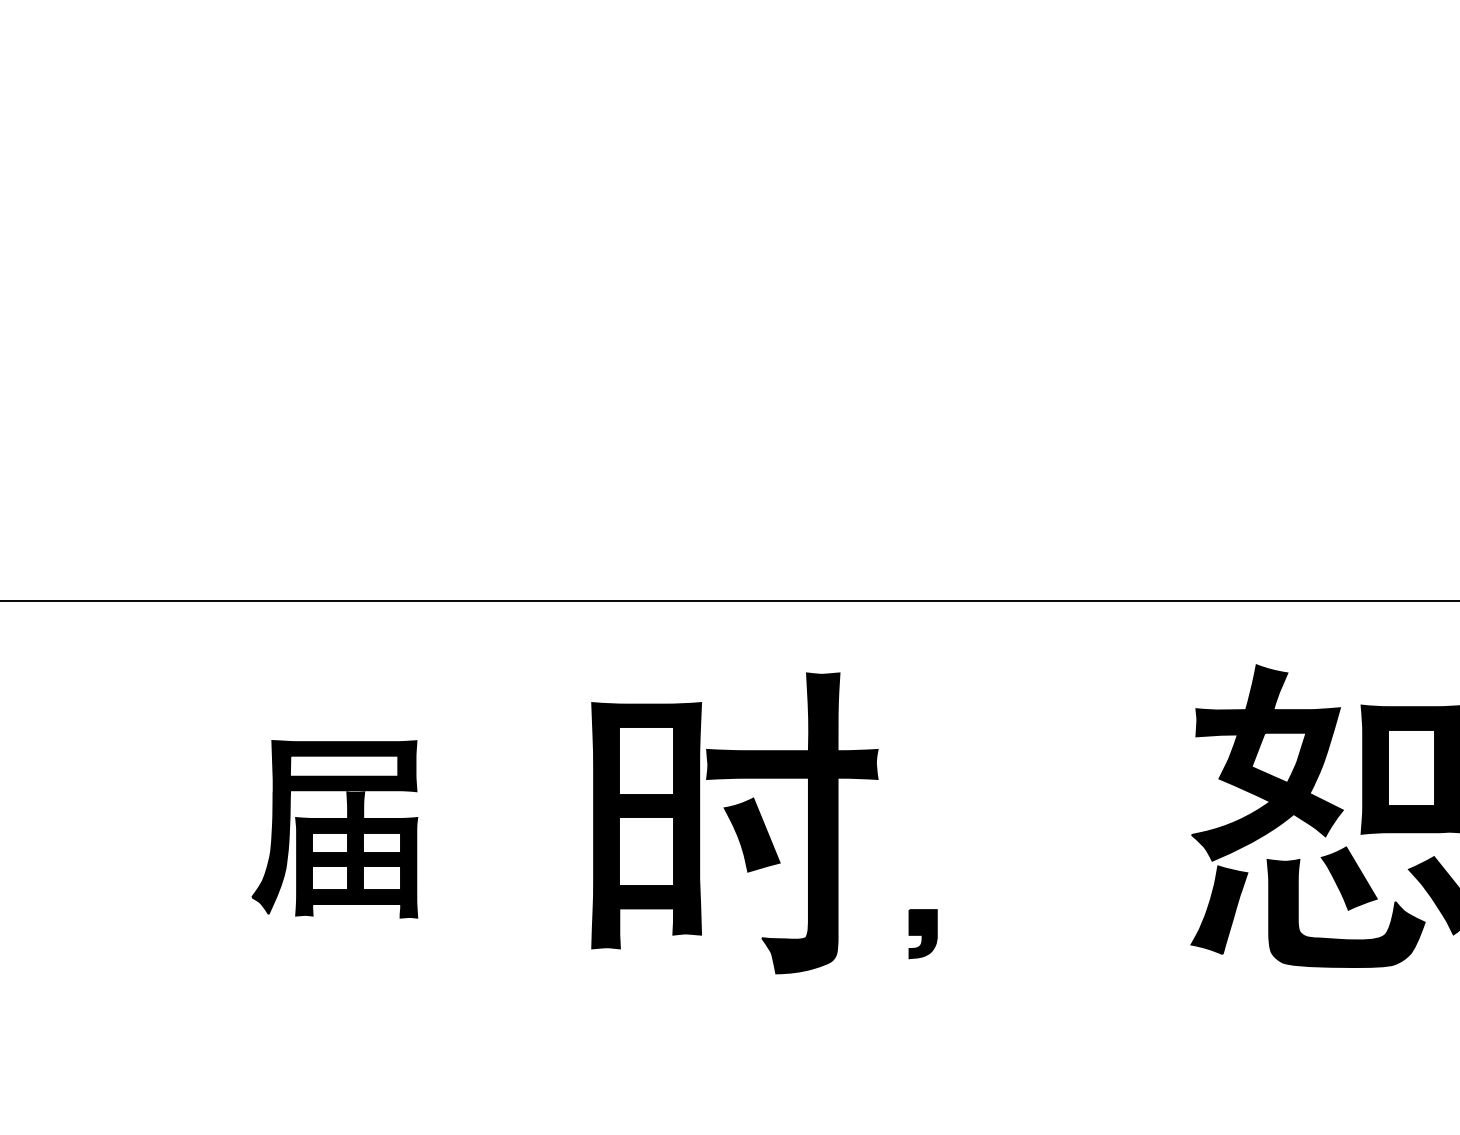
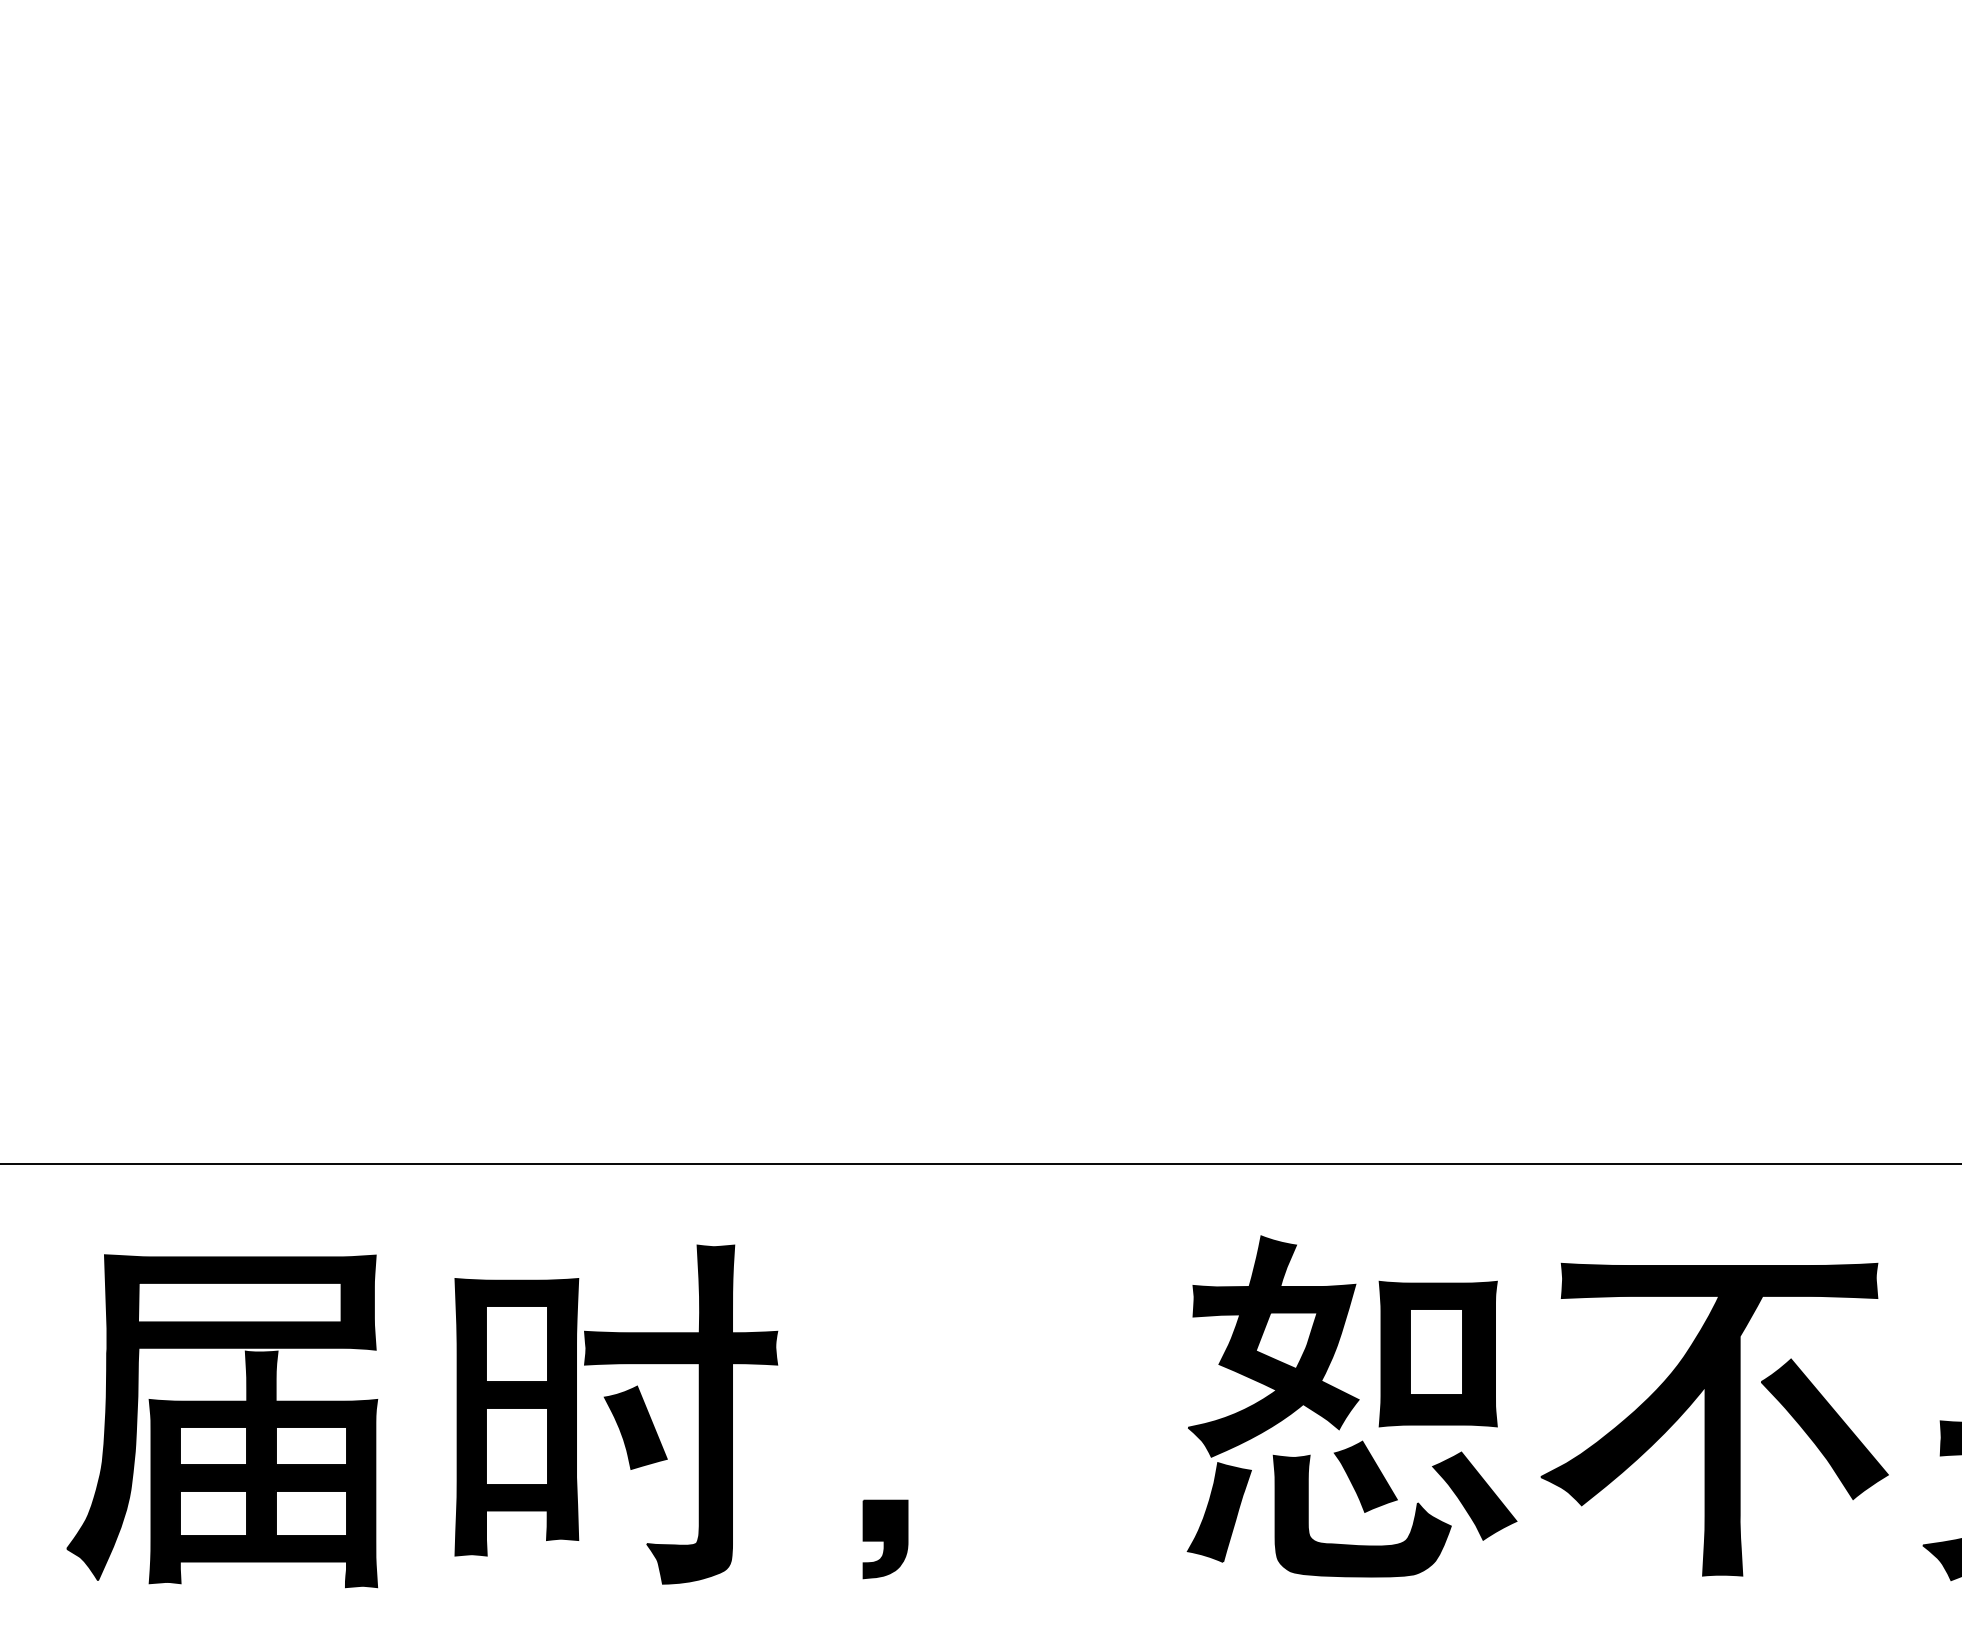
part: (735, 823) -> (616, 1414), moved
part: (334, 829) -> (222, 1421), size x1.67
part: (923, 934) -> (885, 1539), size x1.43

